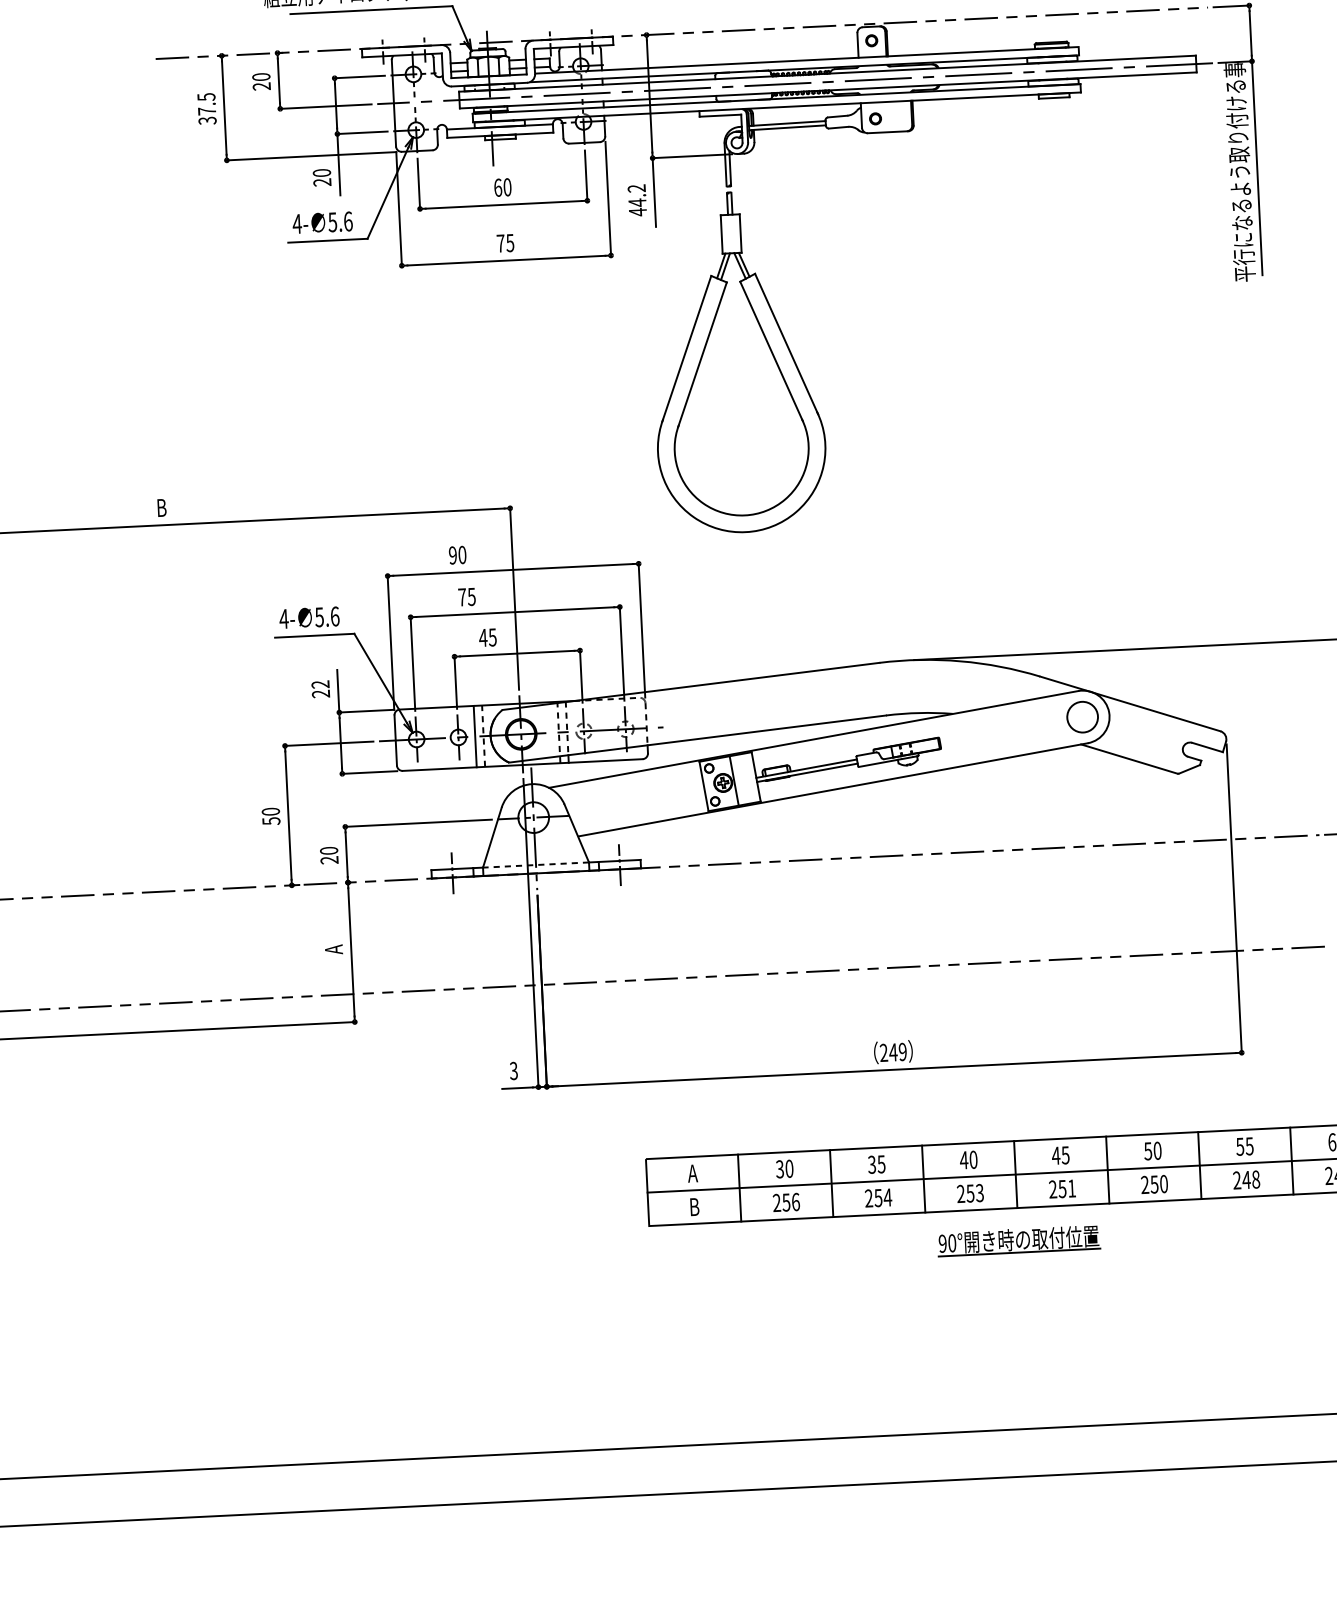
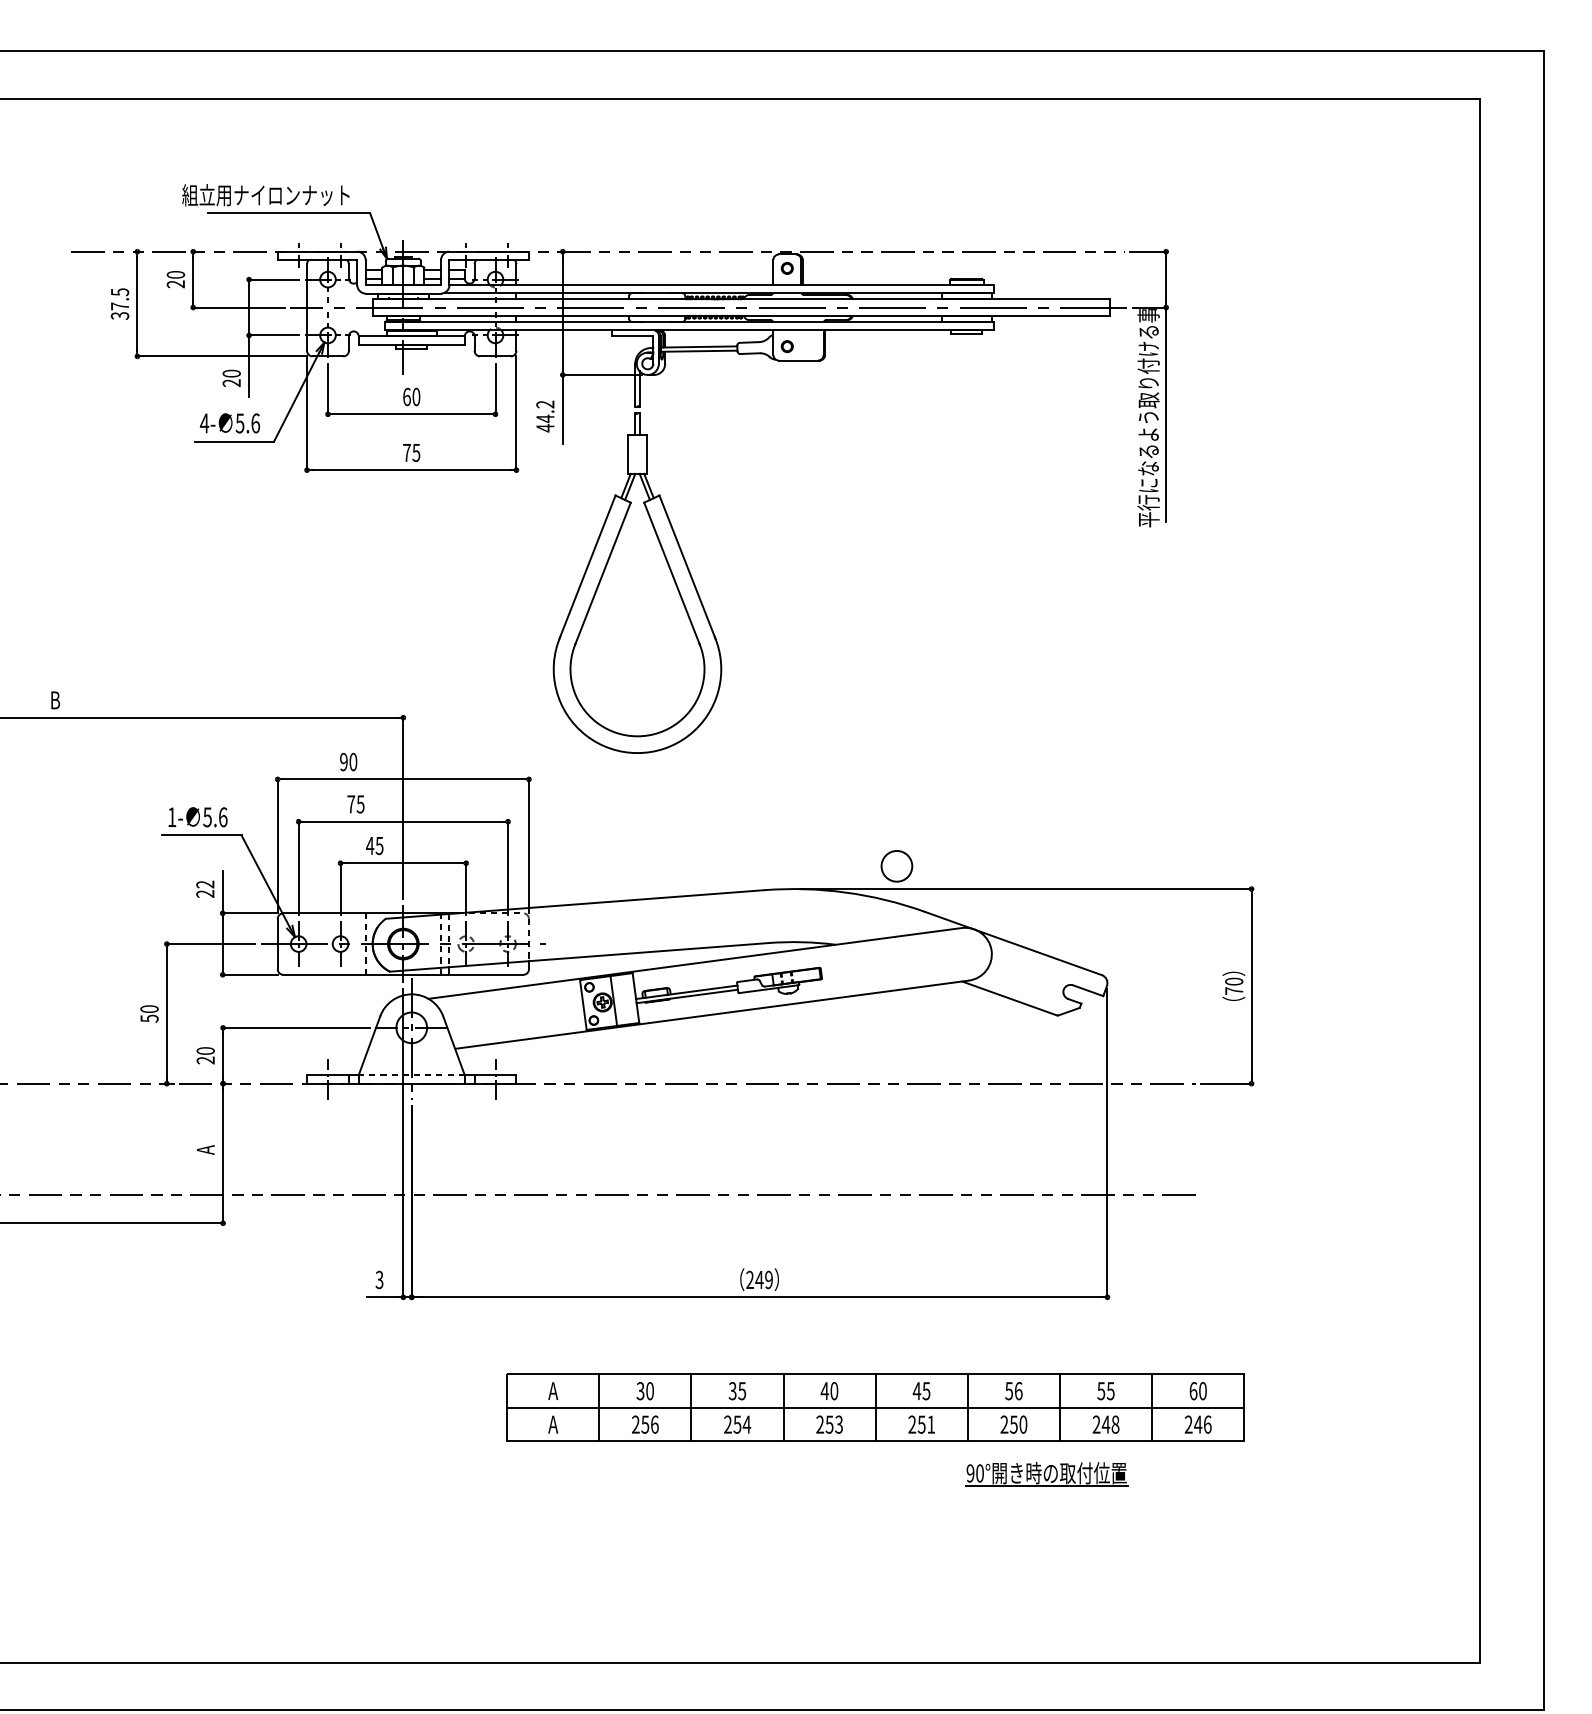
text: (283, 619) -> (171, 817), 4- -> 1-
circle: (1082, 717) -> (896, 866), moved
line: (475, 736) -> (357, 943), removed
text: (1157, 1151) -> (1018, 1391), 50 -> 56
text: (694, 1206) -> (553, 1424), B -> A
part: (1018, 1241) -> (1046, 1474), moved

